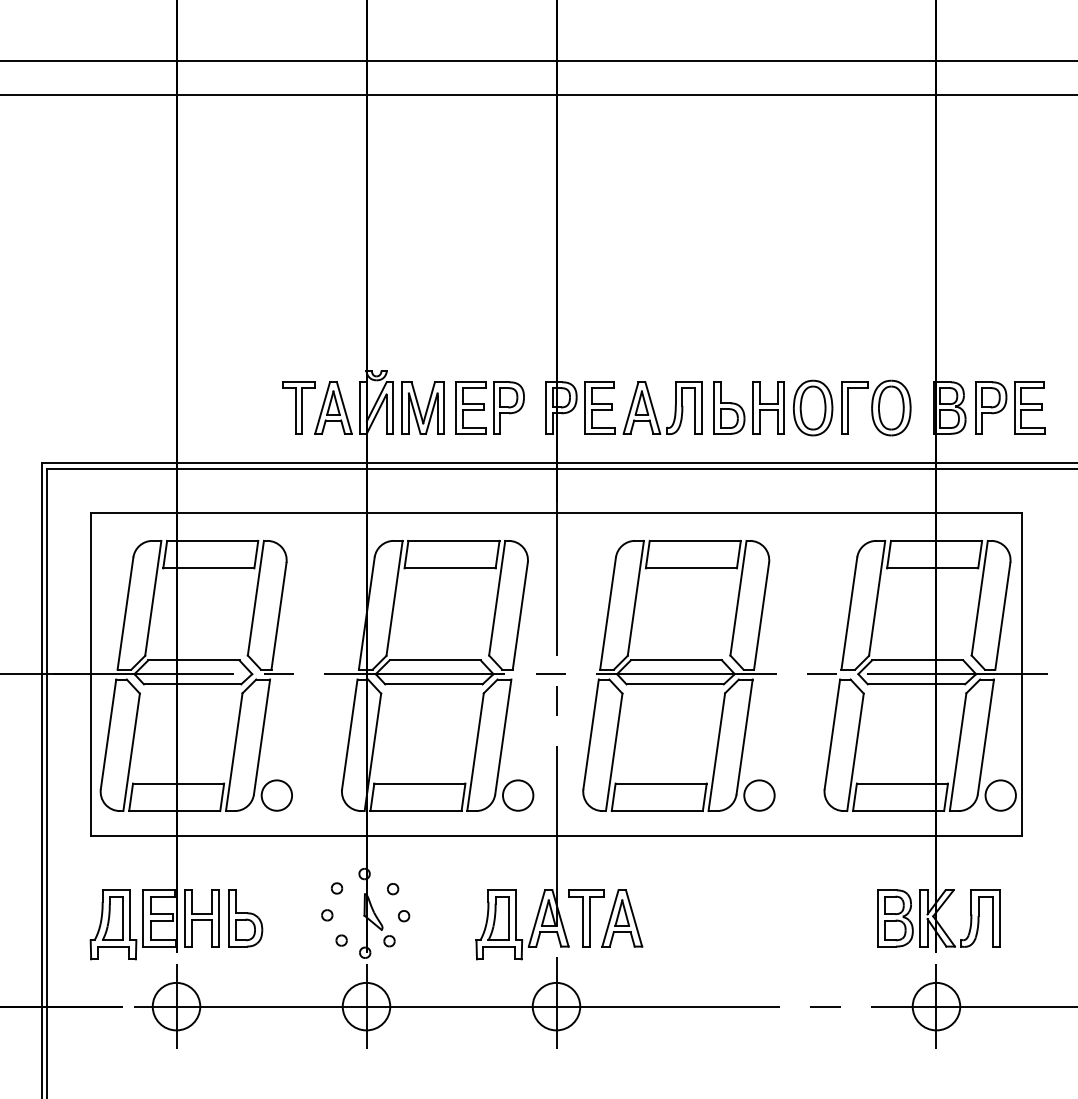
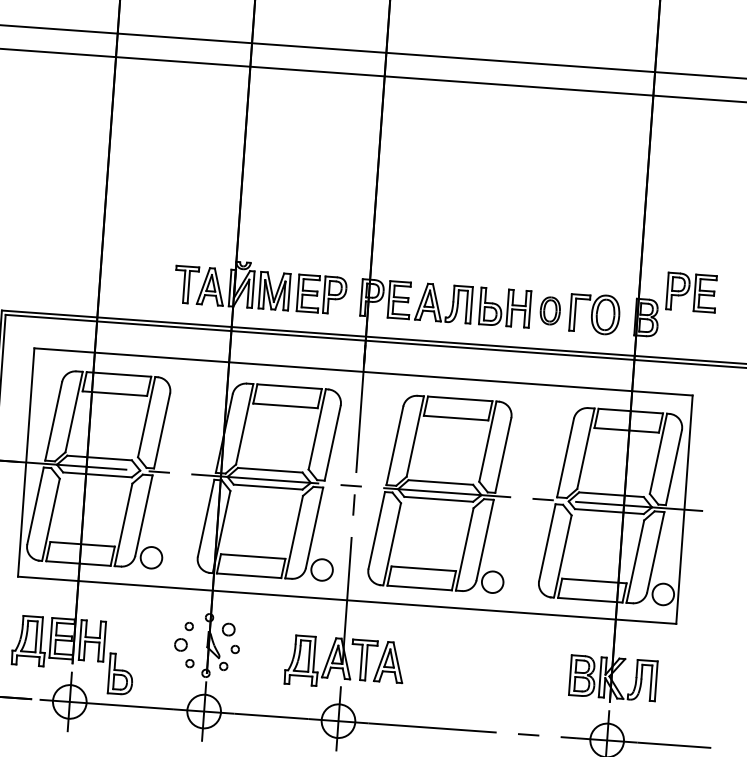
part: (813, 407) -> (550, 310), size x0.7
part: (1010, 407) -> (691, 292), moved
part: (393, 889) -> (229, 630), size x1.6
part: (327, 915) -> (181, 645), size x1.6
part: (245, 918) -> (120, 674), moved

